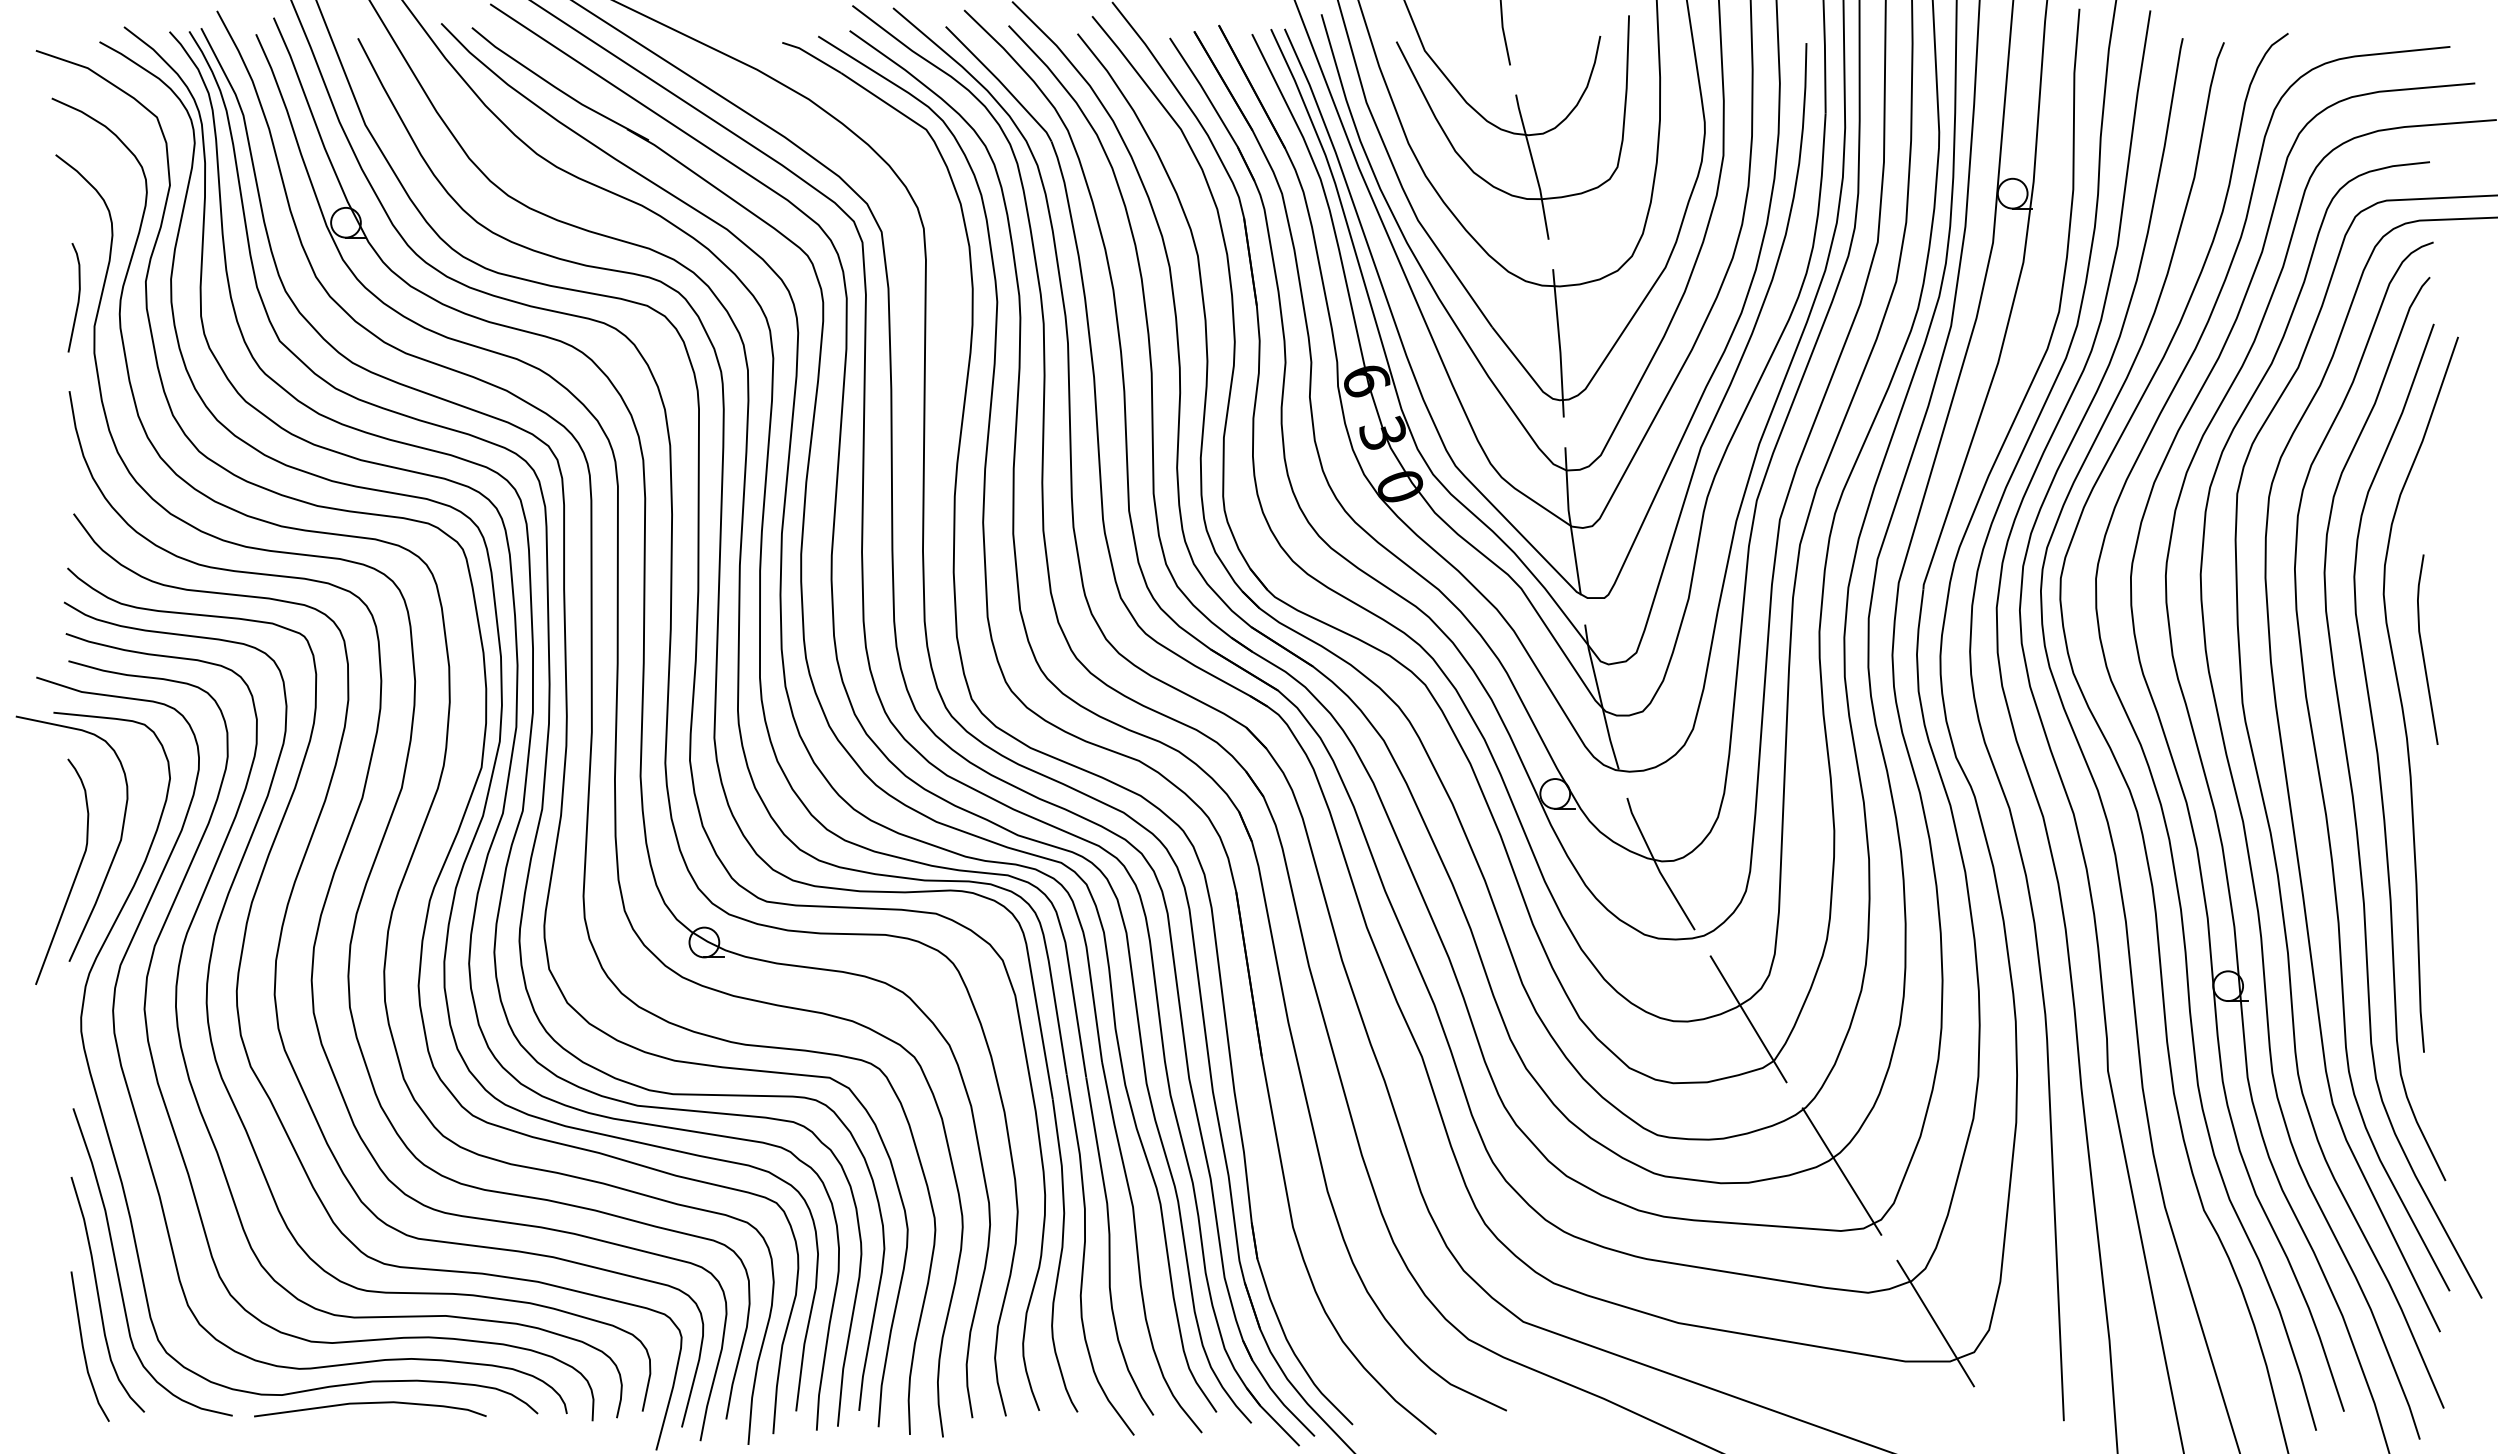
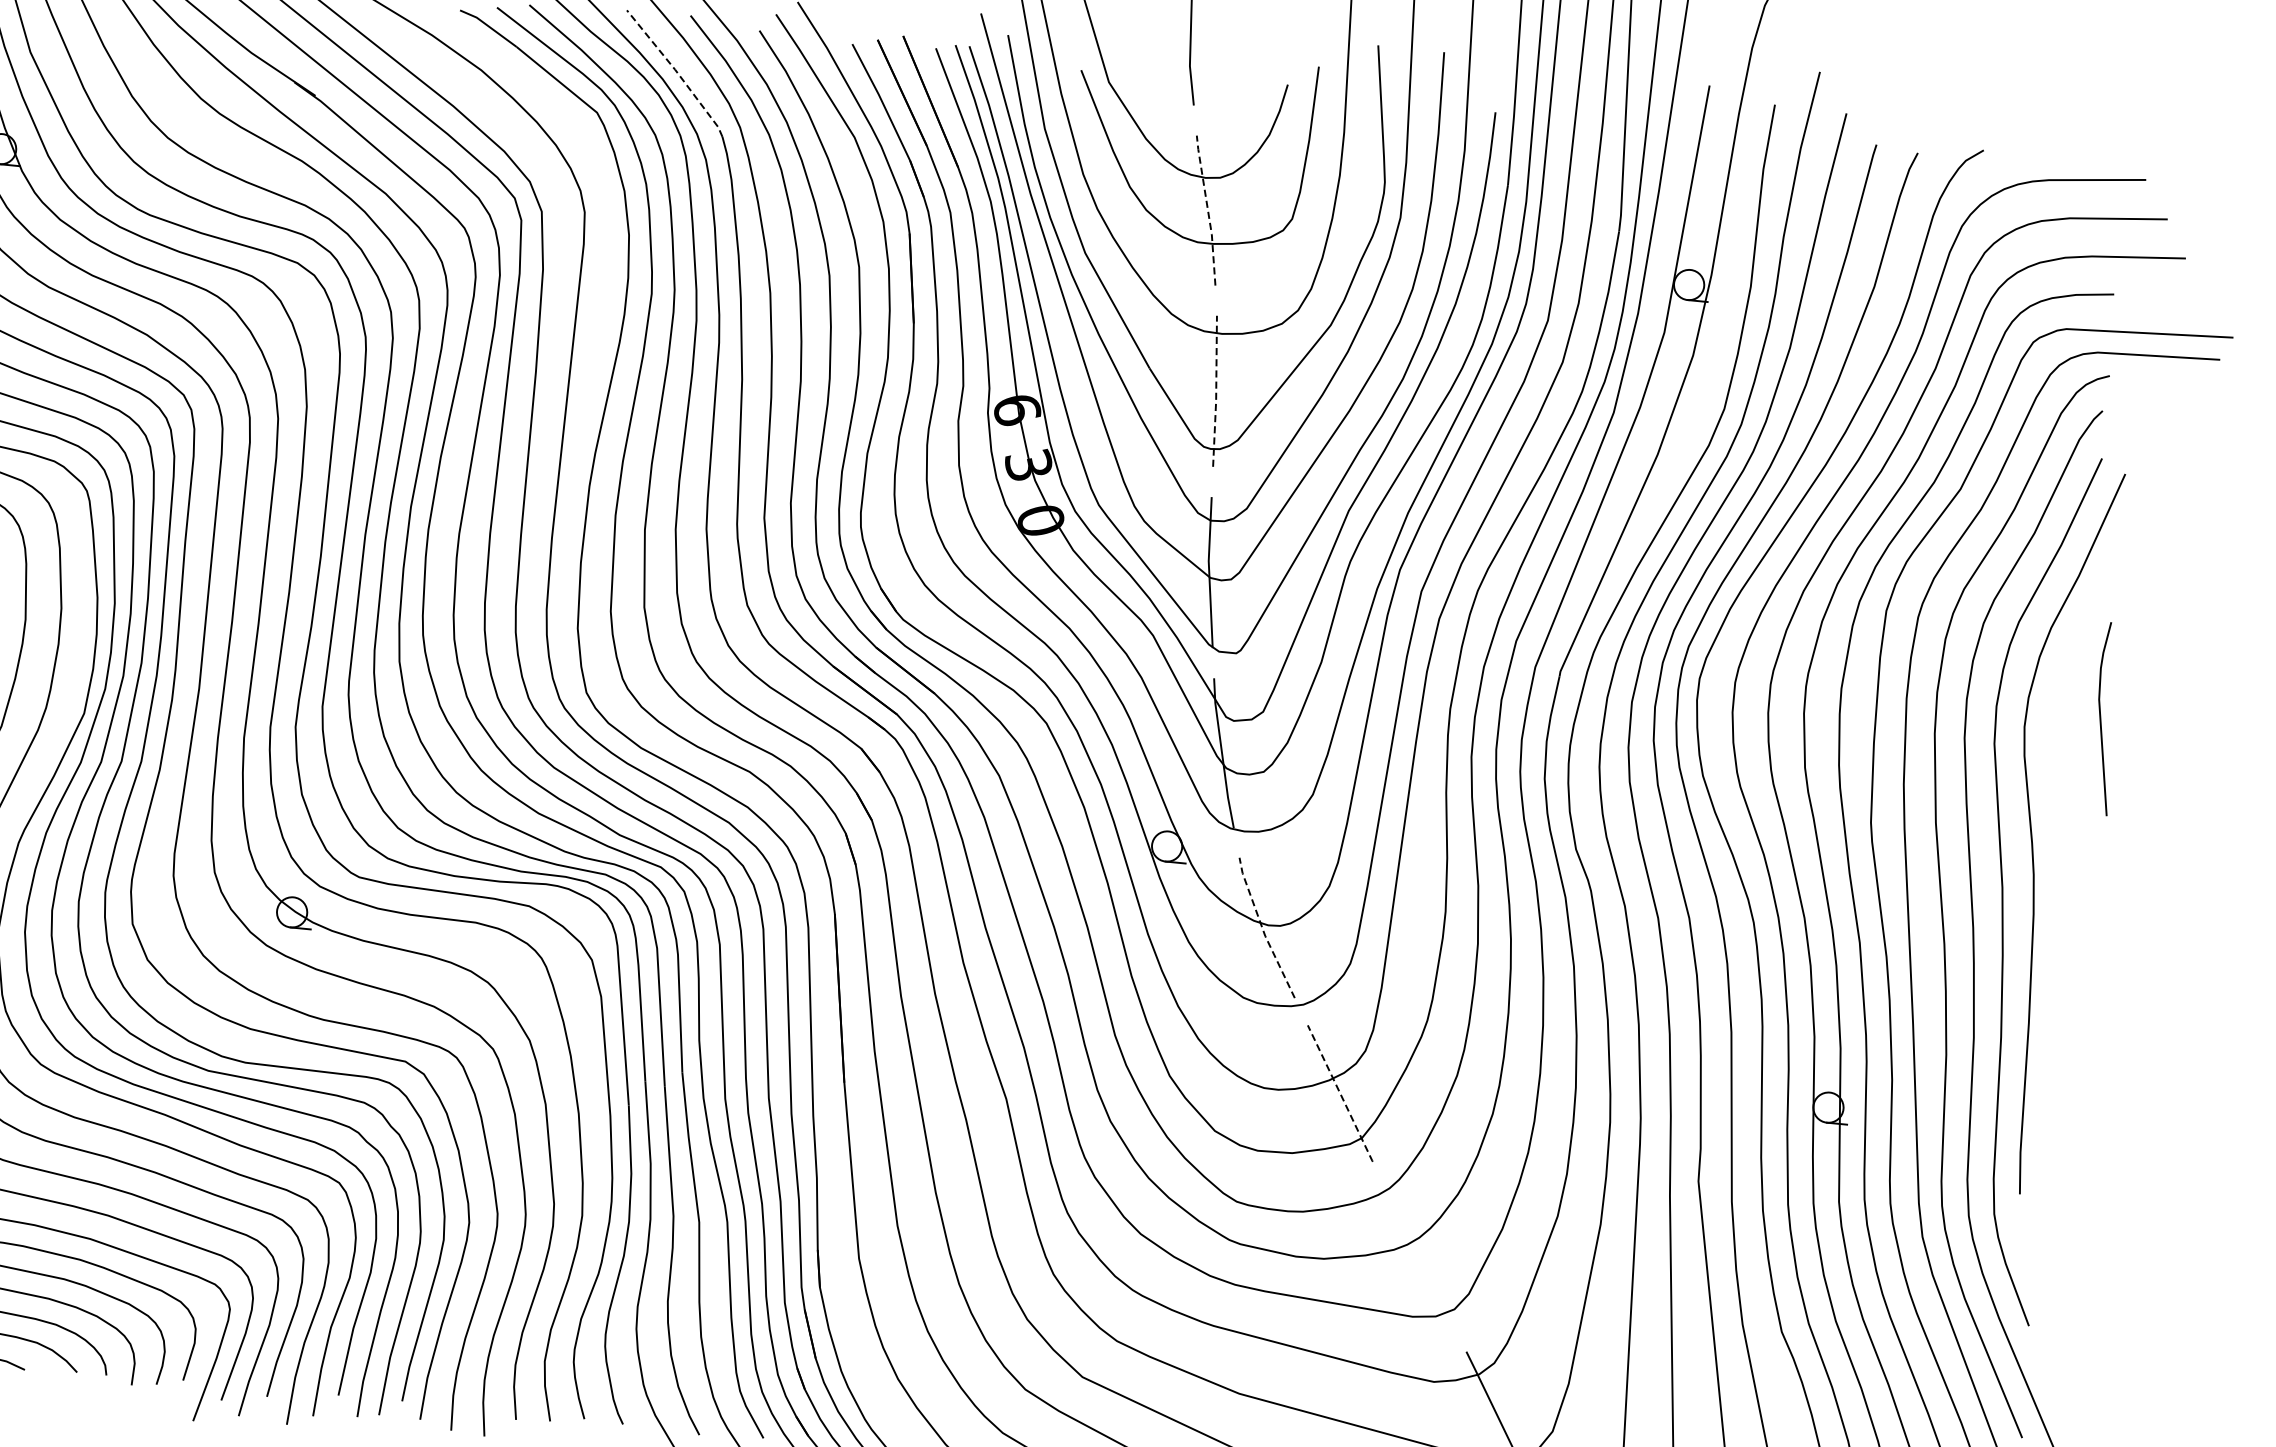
line: (1000, 82) -> (676, 72), solid -> dashed
line: (1534, 166) -> (1208, 210), solid -> dashed
line: (1559, 343) -> (1216, 391), solid -> dashed
line: (2423, 649) -> (2101, 718), moved
line: (1657, 865) -> (1263, 929), solid -> dashed
line: (1748, 1019) -> (1340, 1093), solid -> dashed
line: (1841, 1171) -> (1419, 1256), removed

